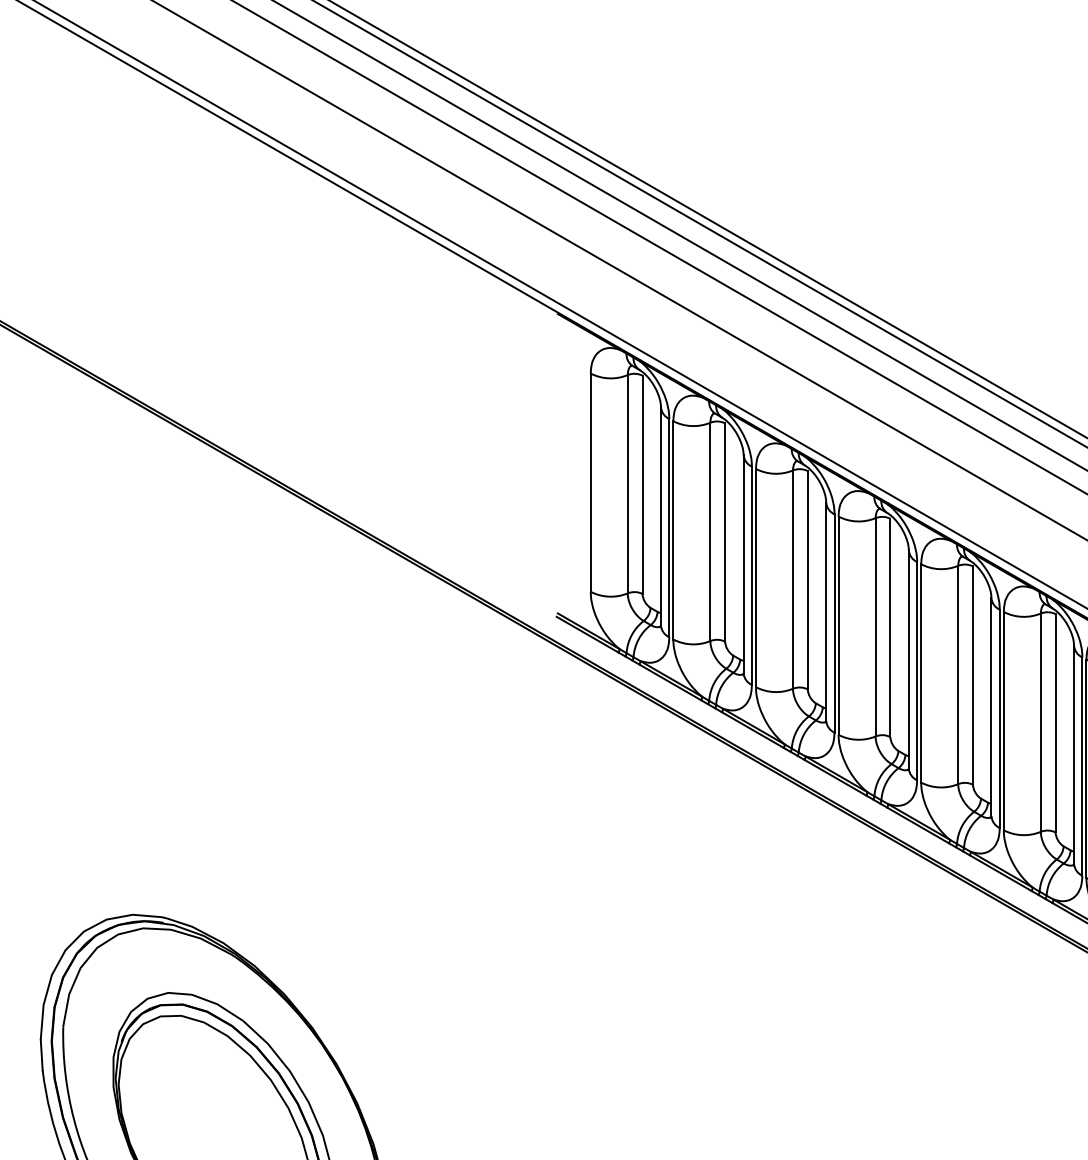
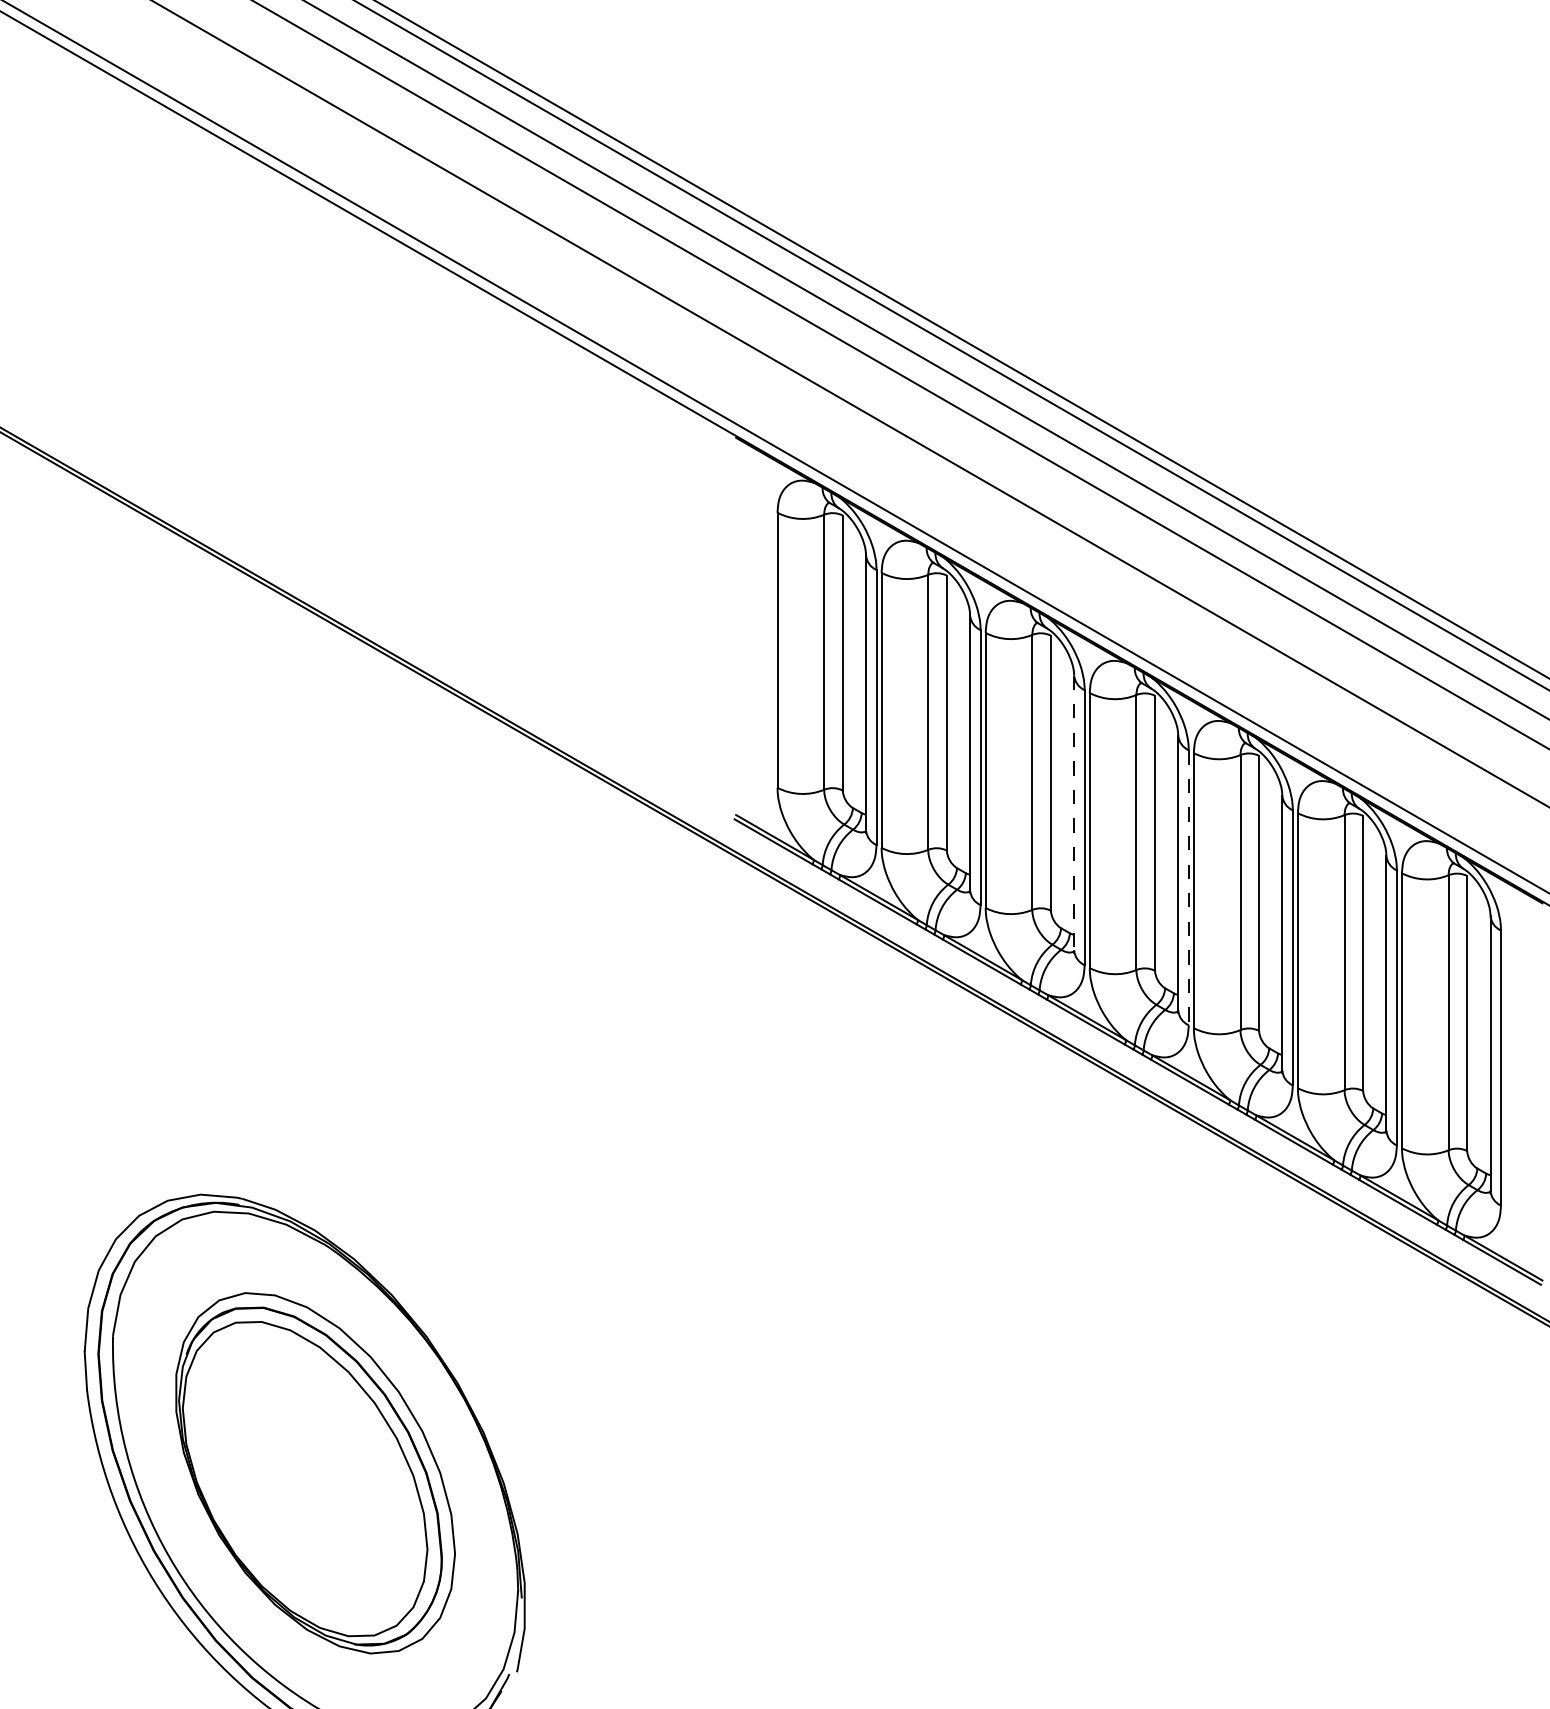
line: (826, 612) -> (1074, 813), solid -> dashed
line: (916, 670) -> (1188, 887), solid -> dashed

